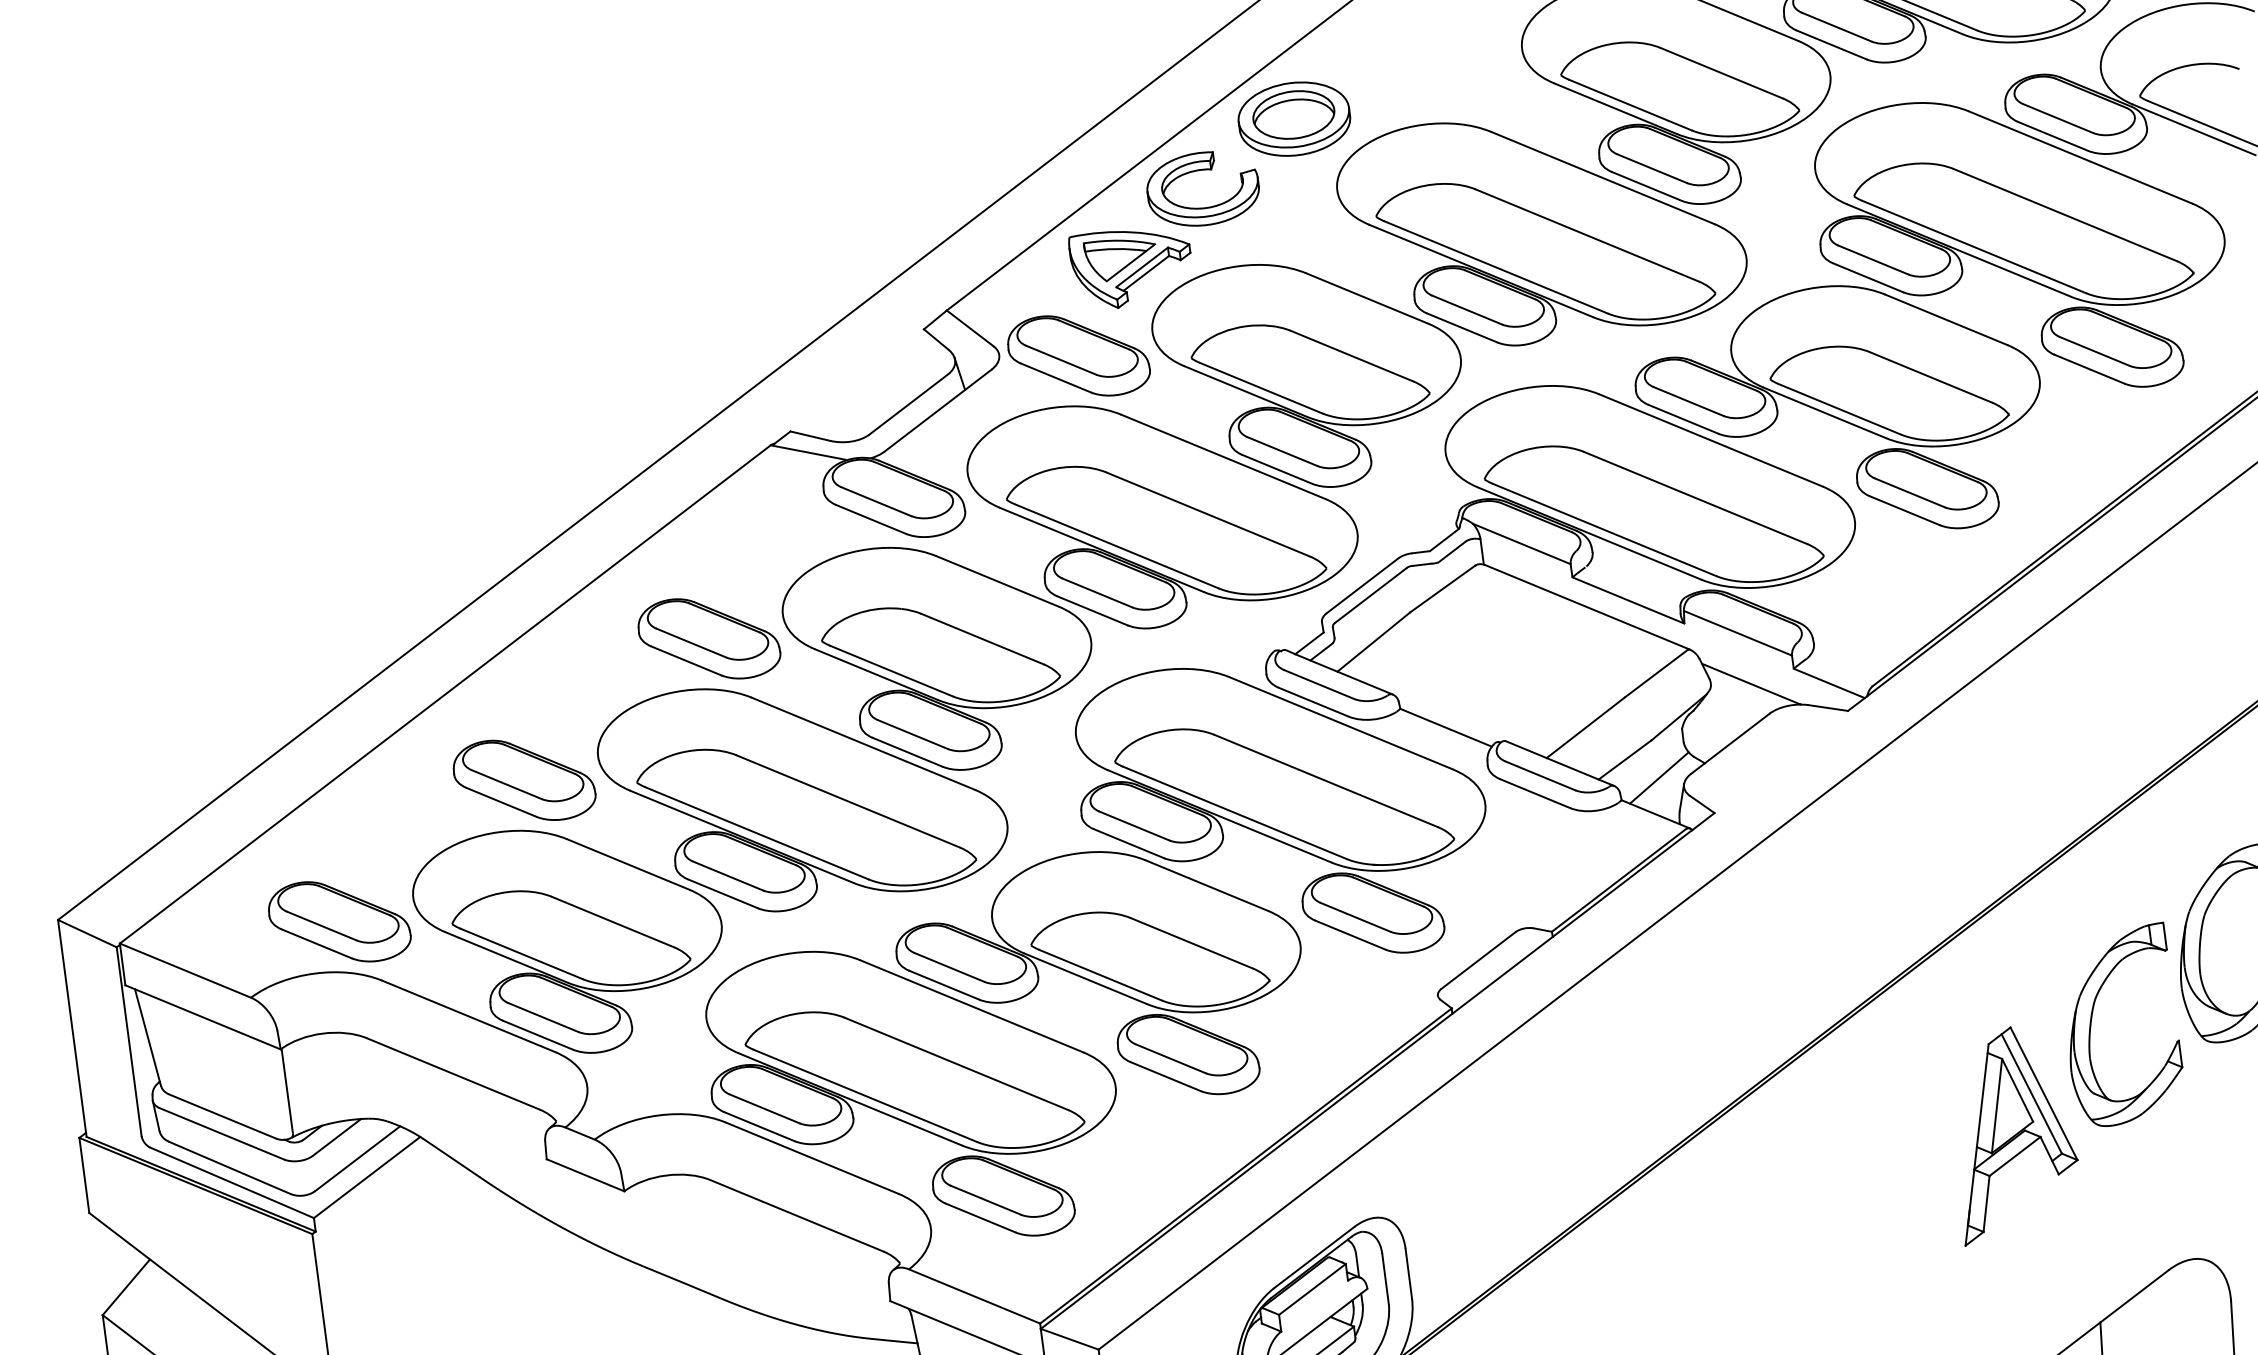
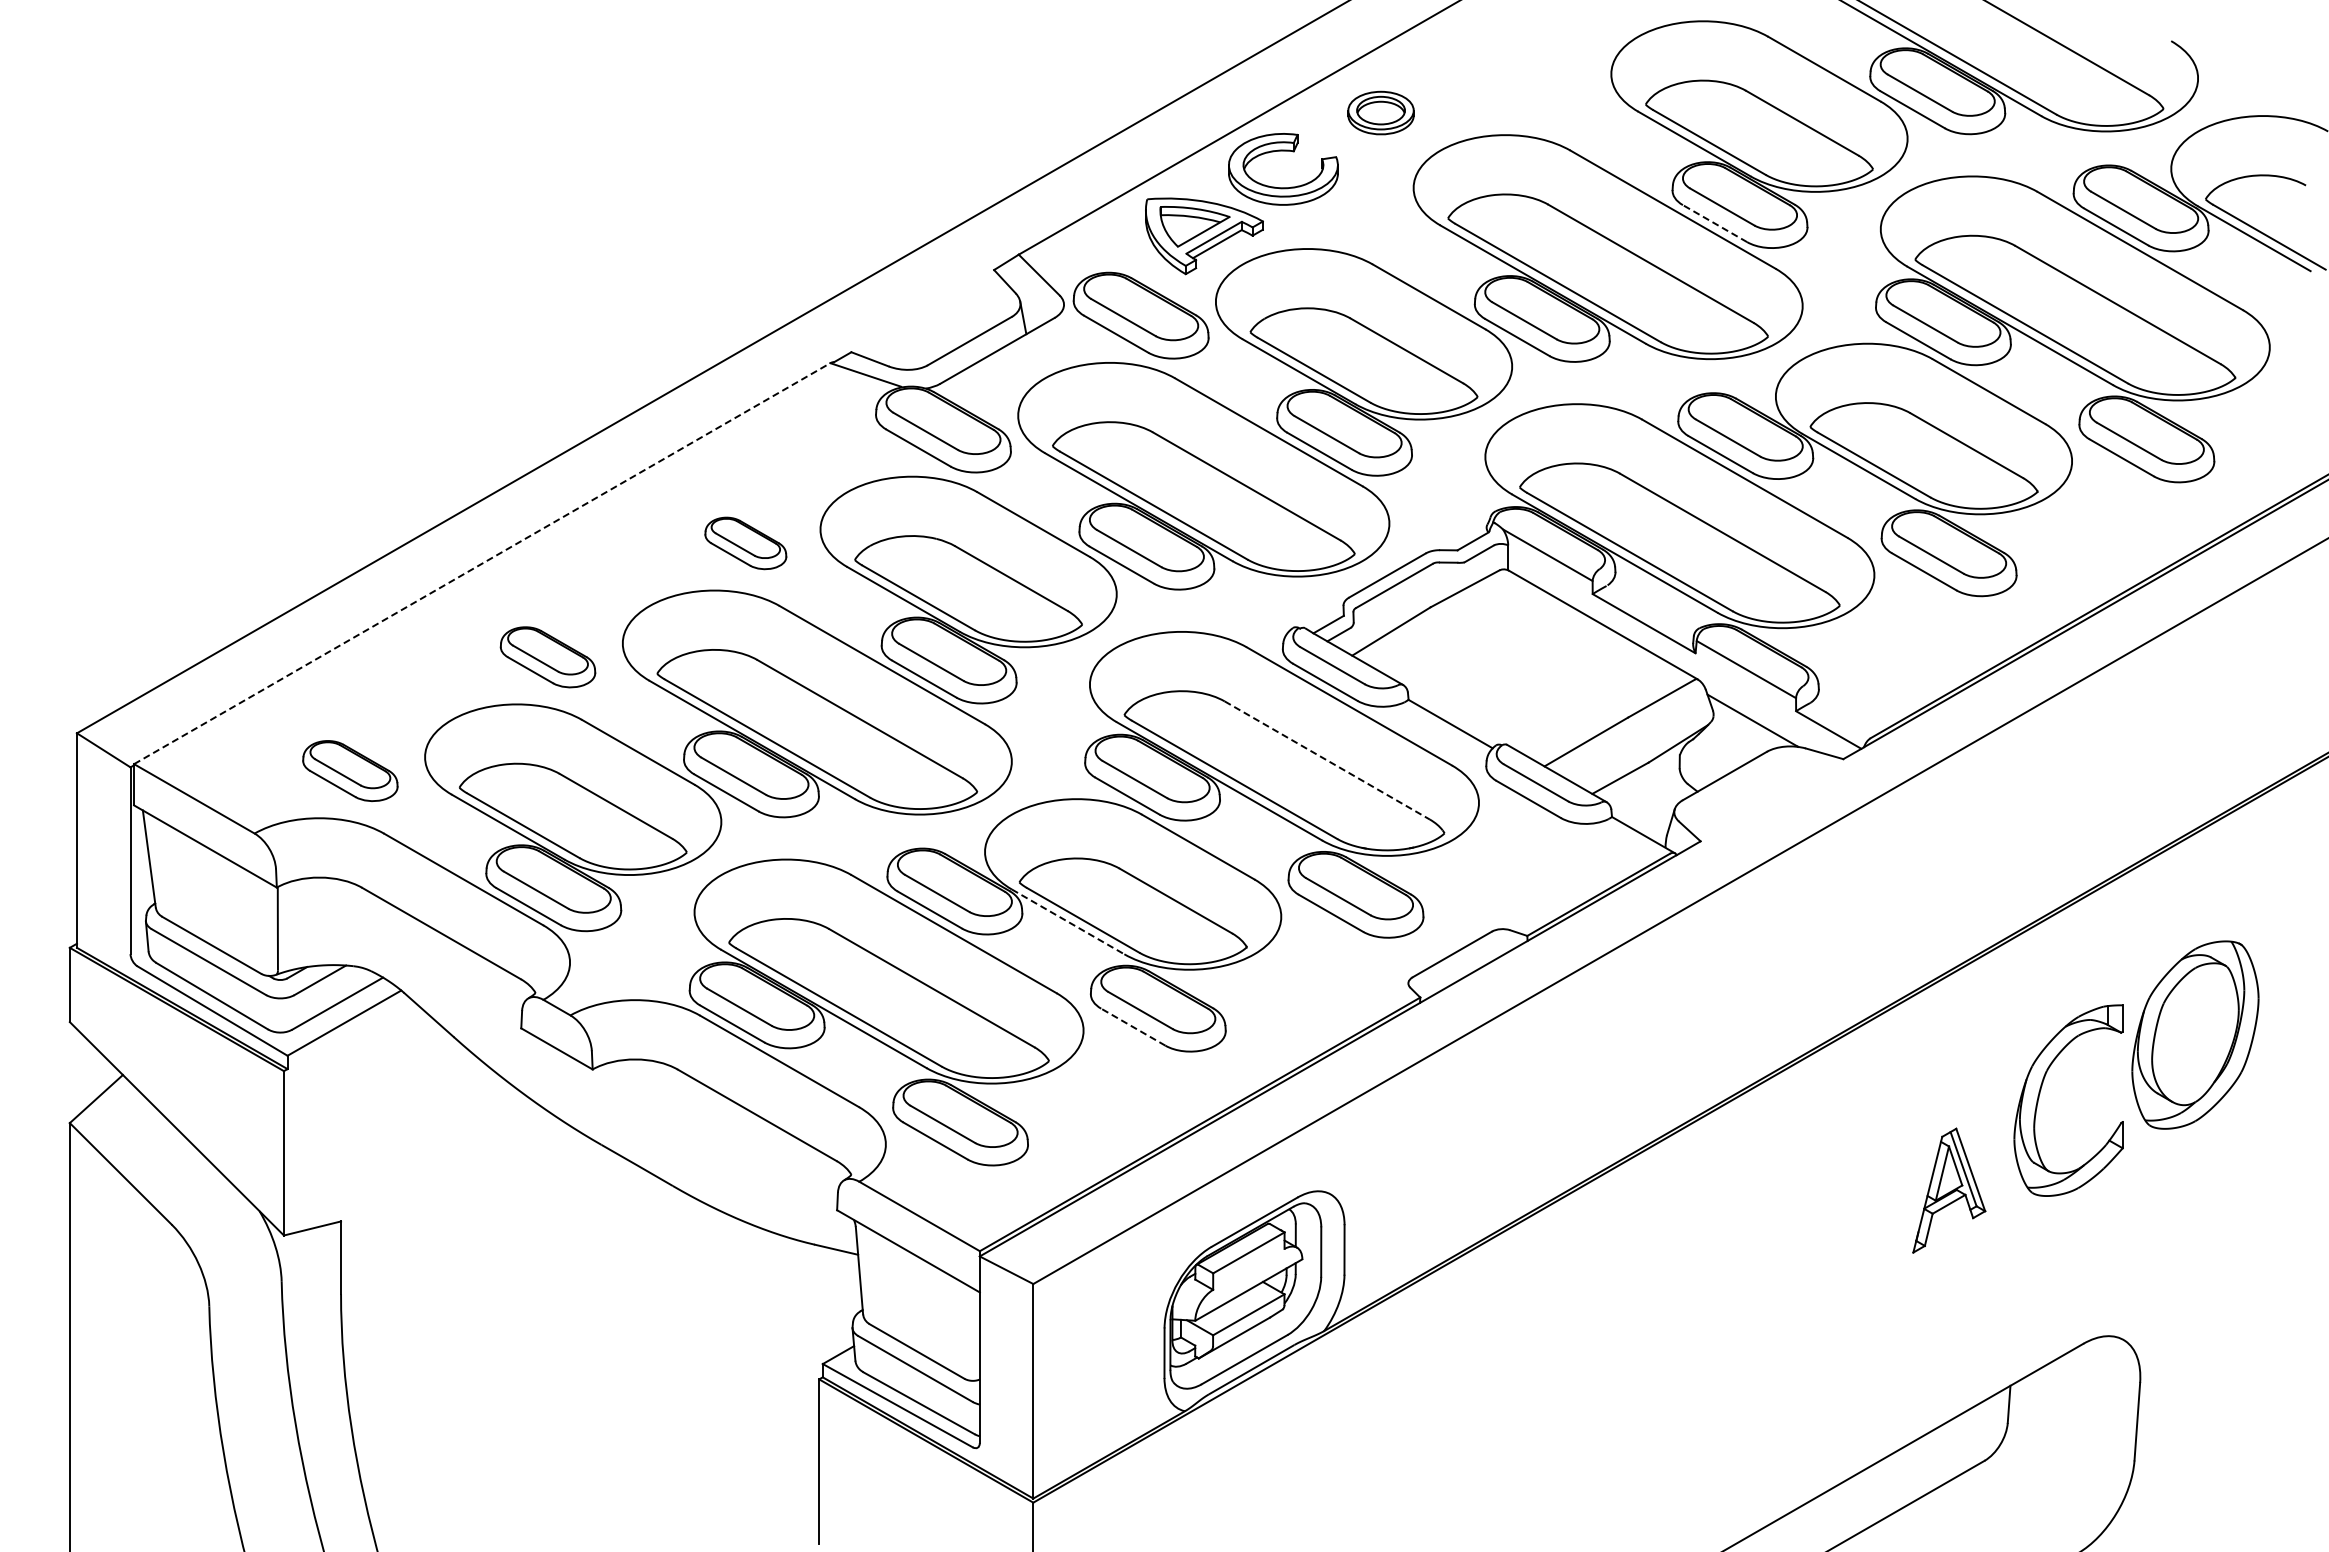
part: (1293, 118) -> (1380, 112), size x0.6
line: (1646, 186) -> (1714, 223), solid -> dashed
part: (708, 639) -> (745, 543), size x0.6
line: (445, 694) -> (482, 563), solid -> dashed
line: (1659, 777) -> (1651, 799), removed
part: (523, 780) -> (547, 657), size x0.7
line: (1326, 780) -> (1327, 760), solid -> dashed
part: (339, 921) -> (350, 770), size x0.7
line: (1085, 978) -> (1068, 921), solid -> dashed
line: (1164, 1075) -> (1132, 1026), solid -> dashed
part: (2012, 1133) -> (1949, 1190), size x0.6

